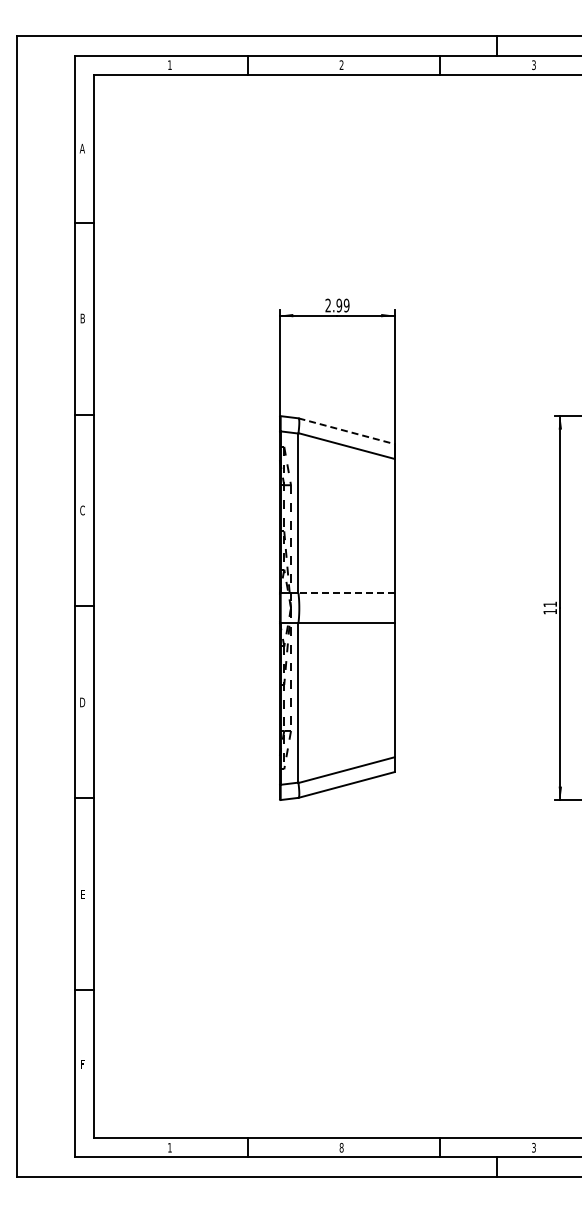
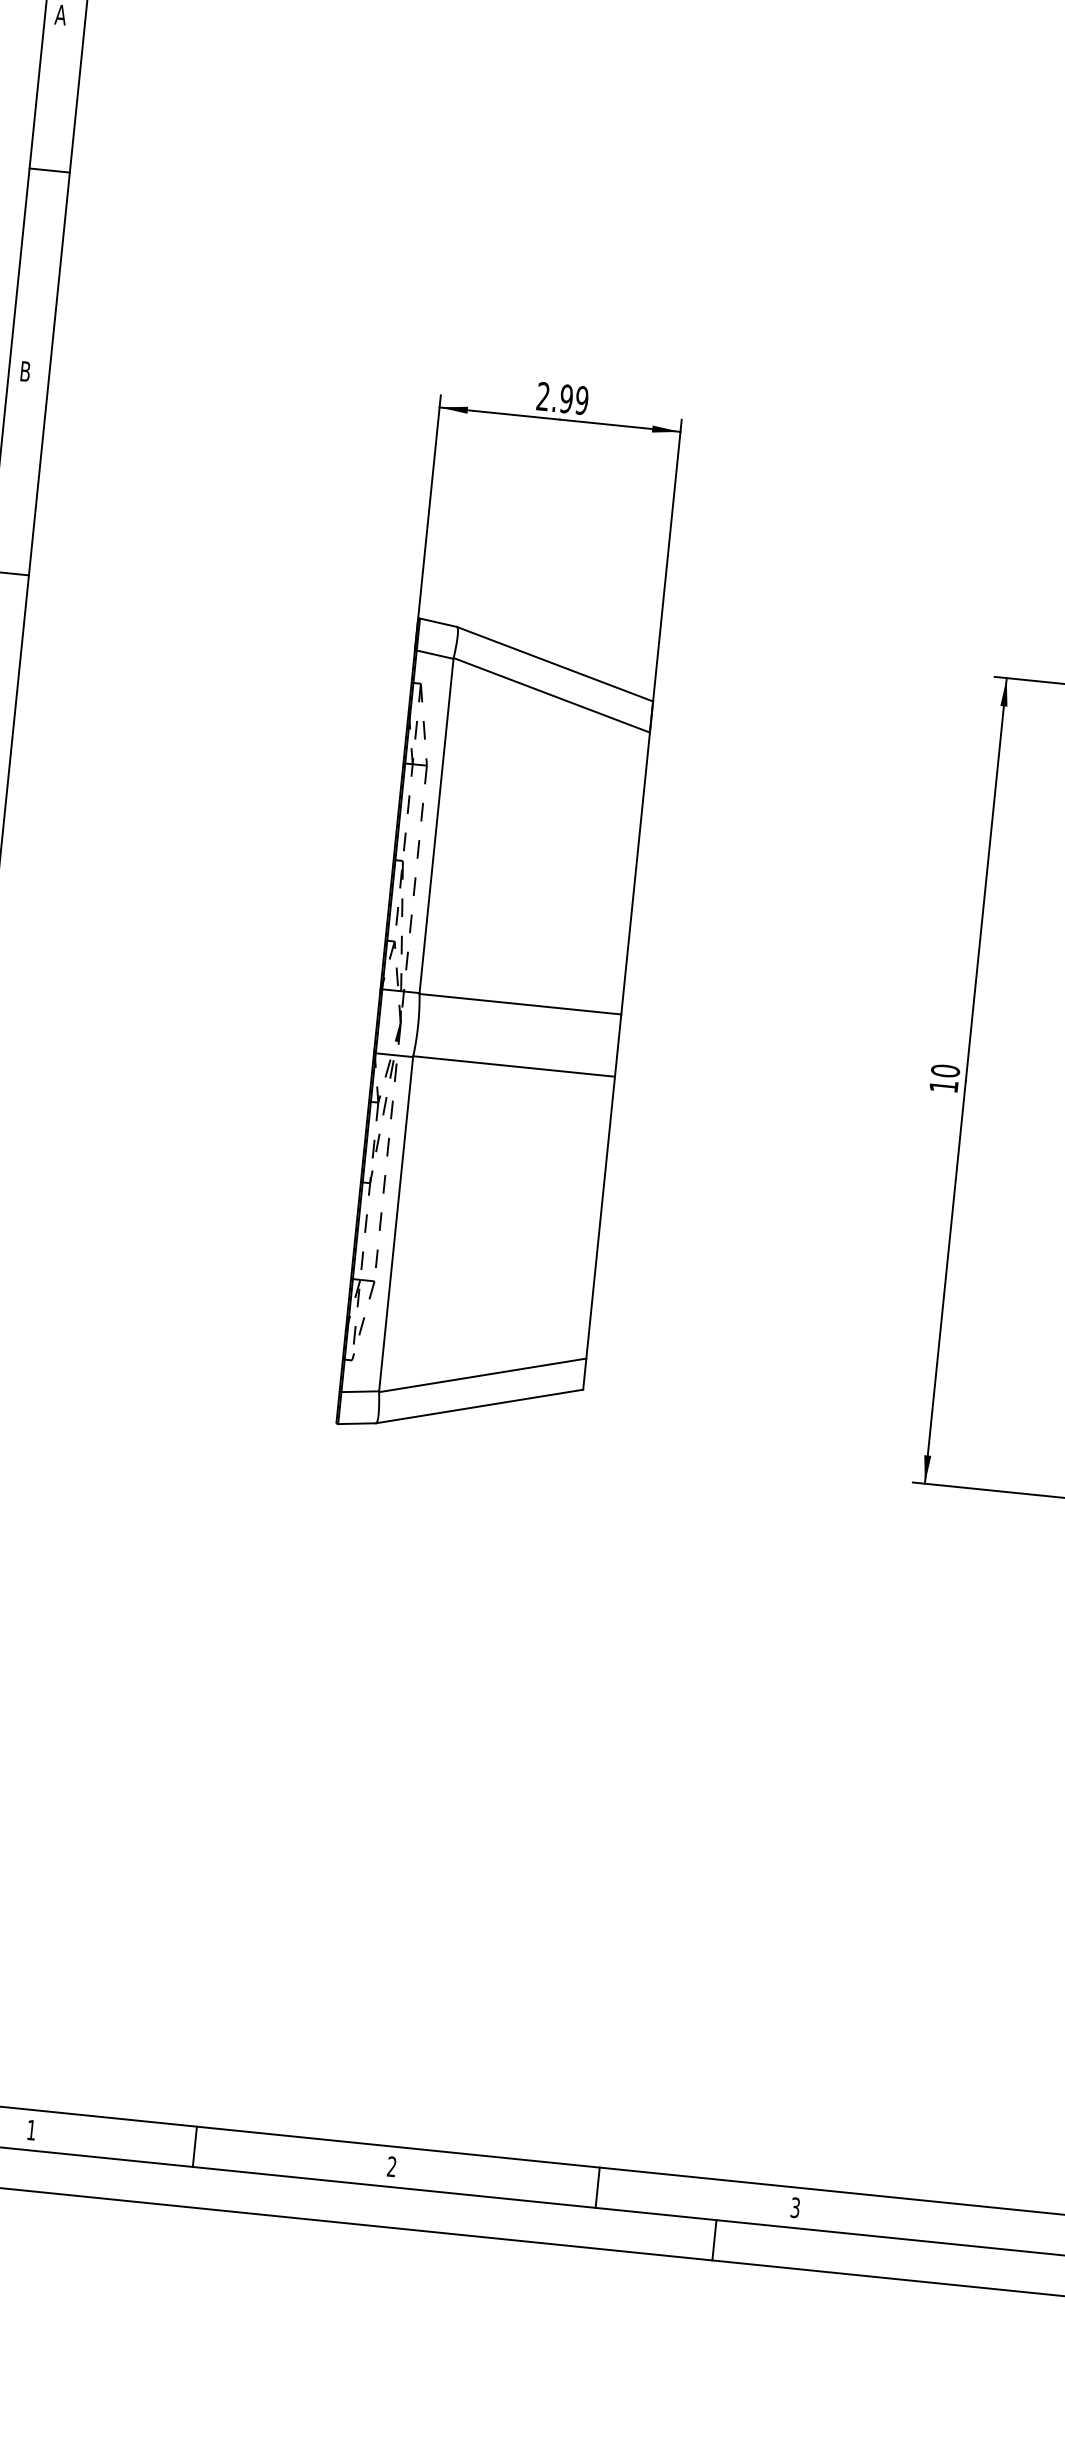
line: (346, 431) -> (554, 664), dashed -> solid
line: (346, 593) -> (520, 1004), dashed -> solid
text: (550, 604) -> (945, 1071), 11 -> 10
text: (341, 1147) -> (391, 2166), 8 -> 2

